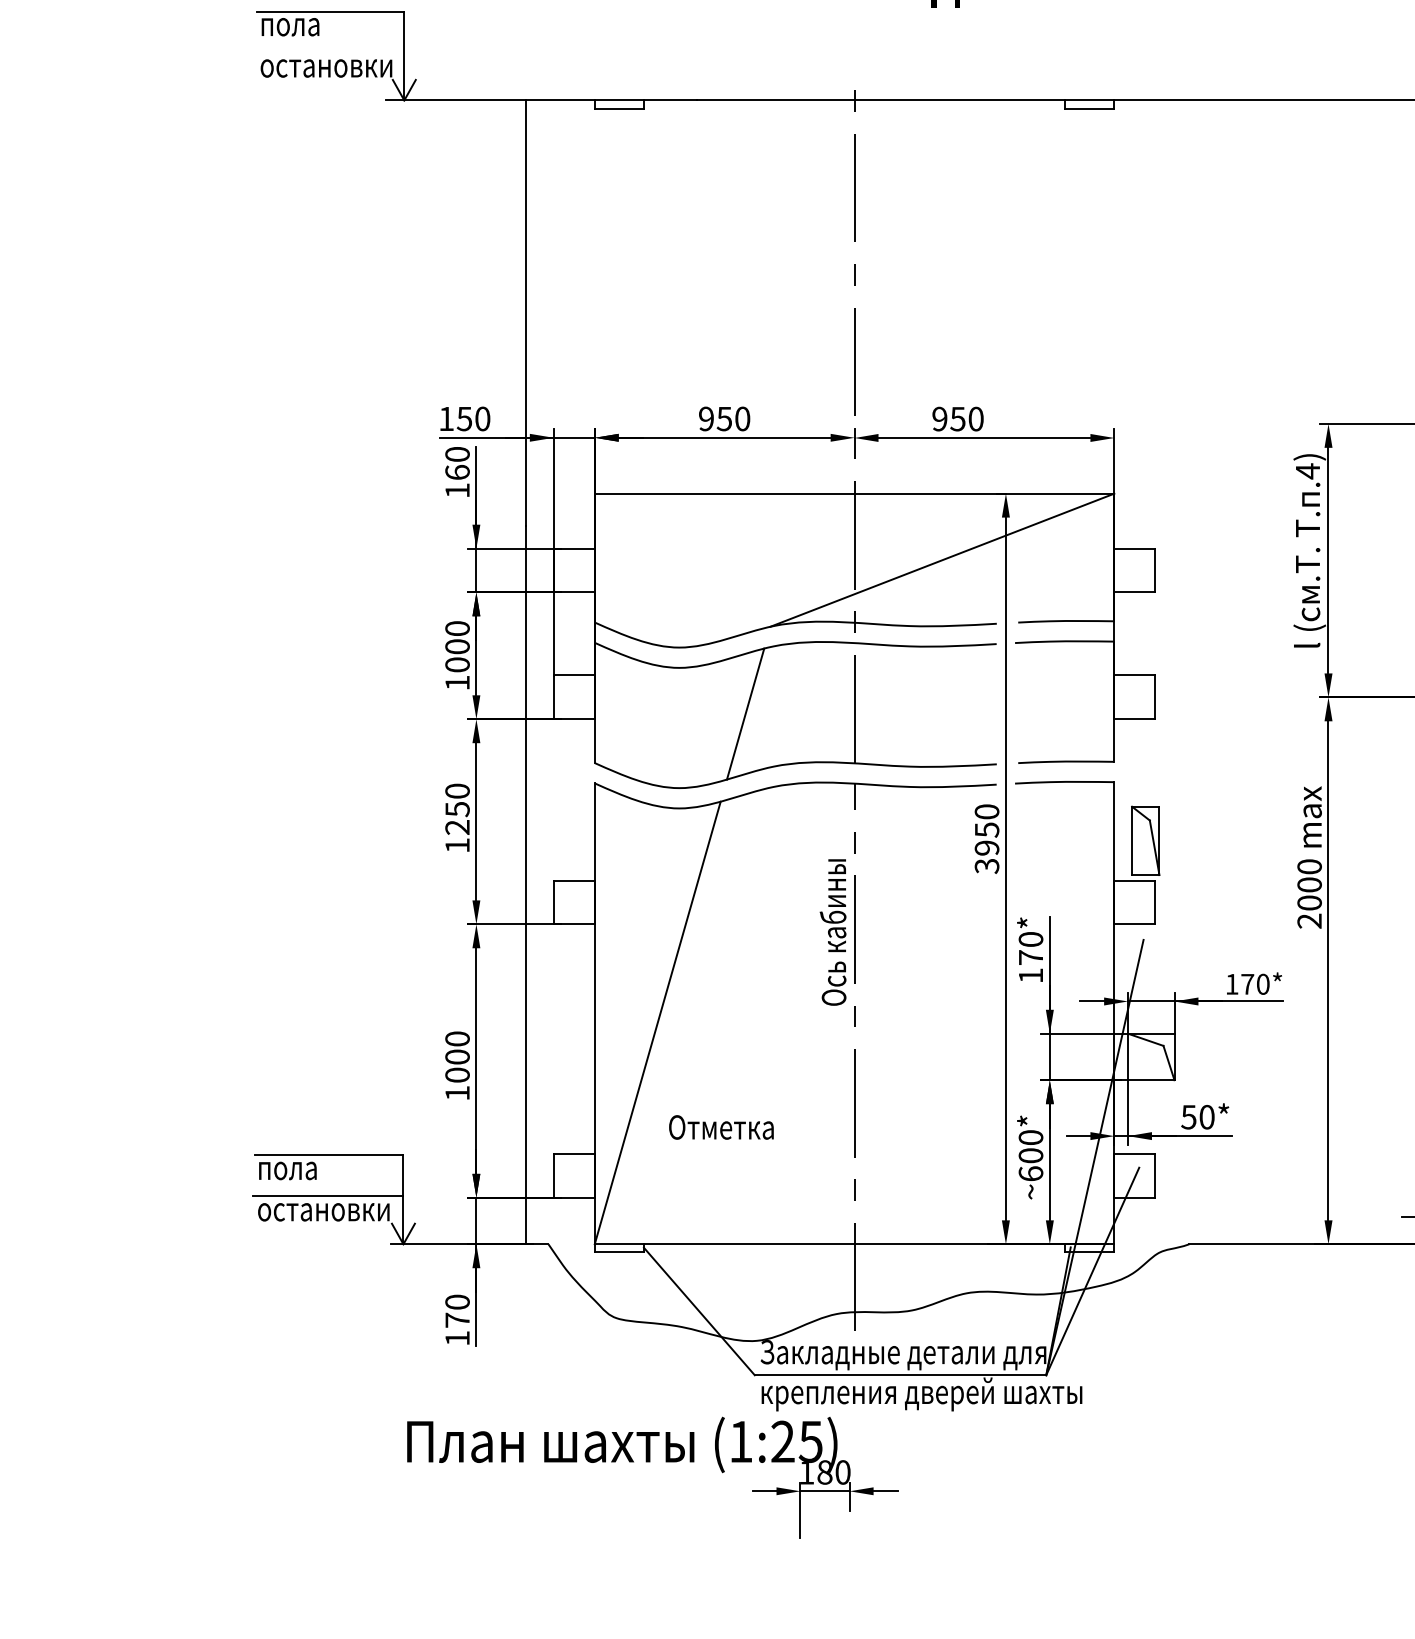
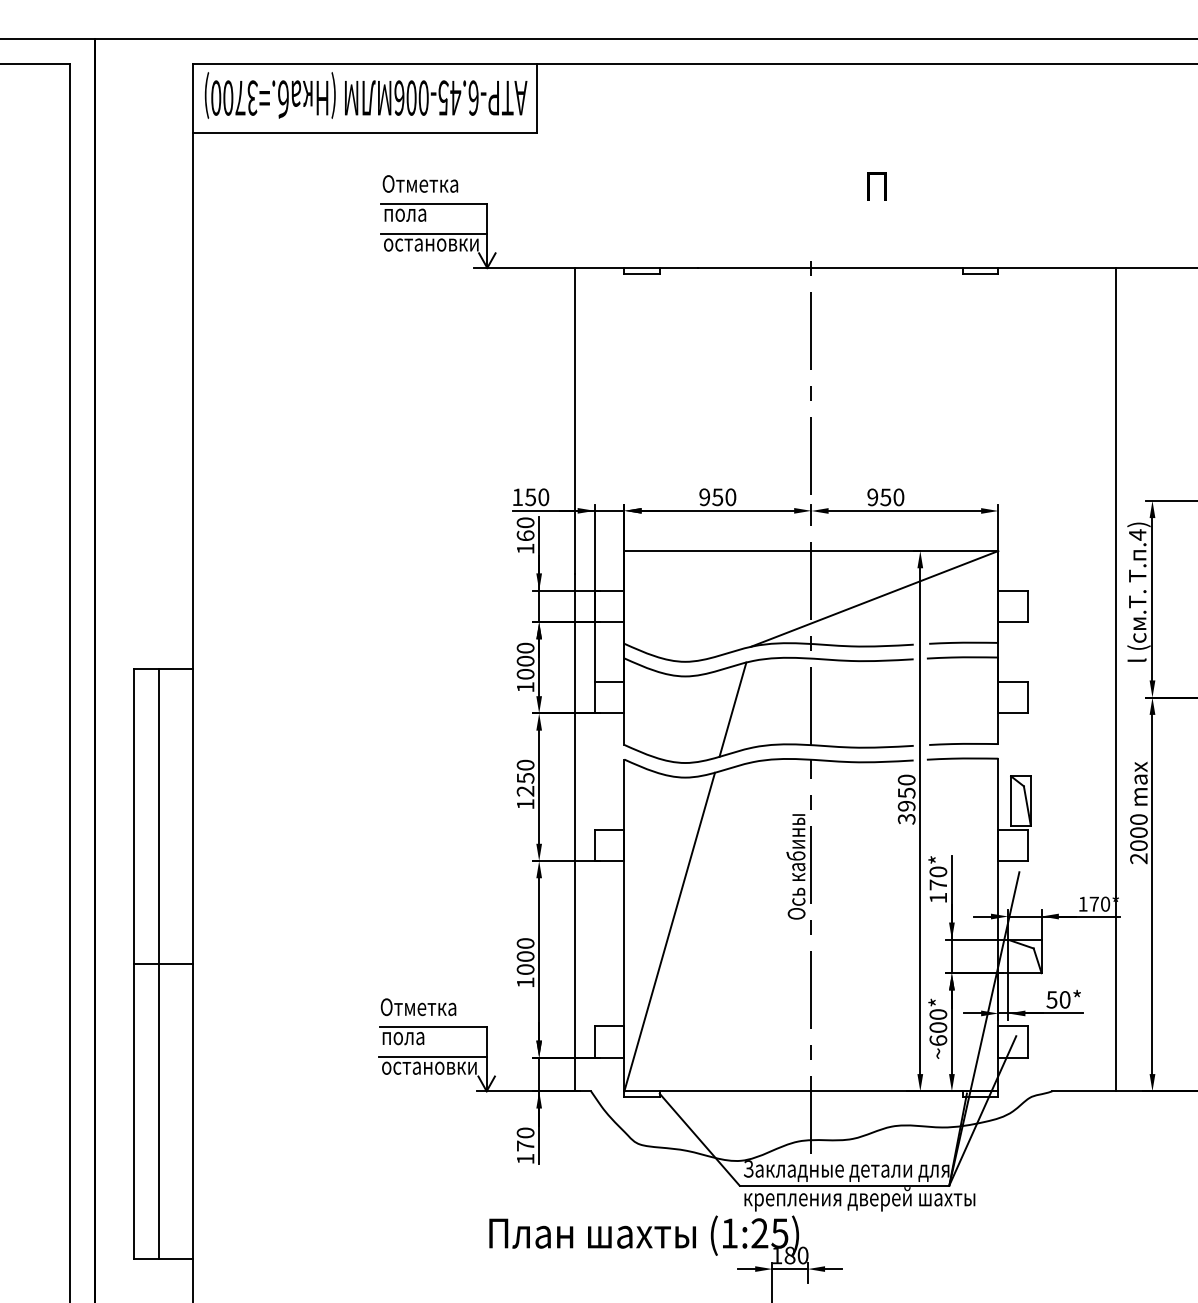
line: (329, 52) -> (433, 233), added
line: (1278, 672) -> (1116, 679), added
text: (721, 1127) -> (418, 1007), moved

